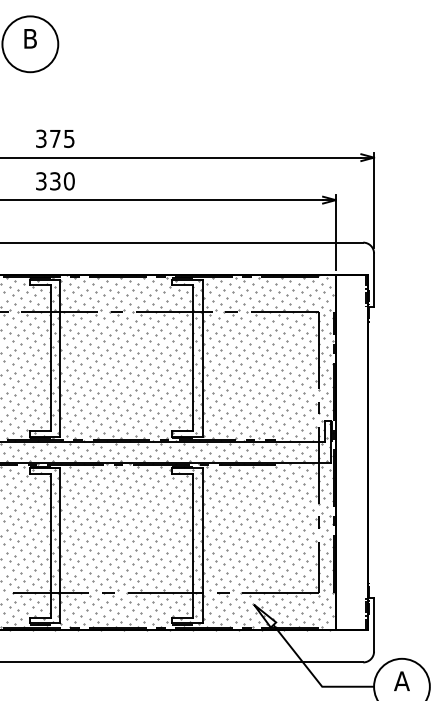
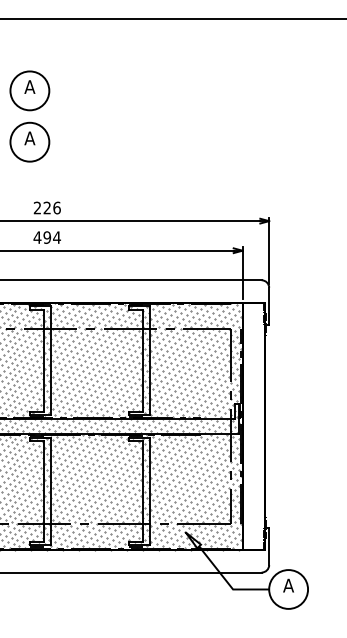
text: (29, 38) -> (29, 138), B -> A
text: (54, 138) -> (46, 207), 375 -> 226
text: (54, 181) -> (46, 237), 330 -> 494

